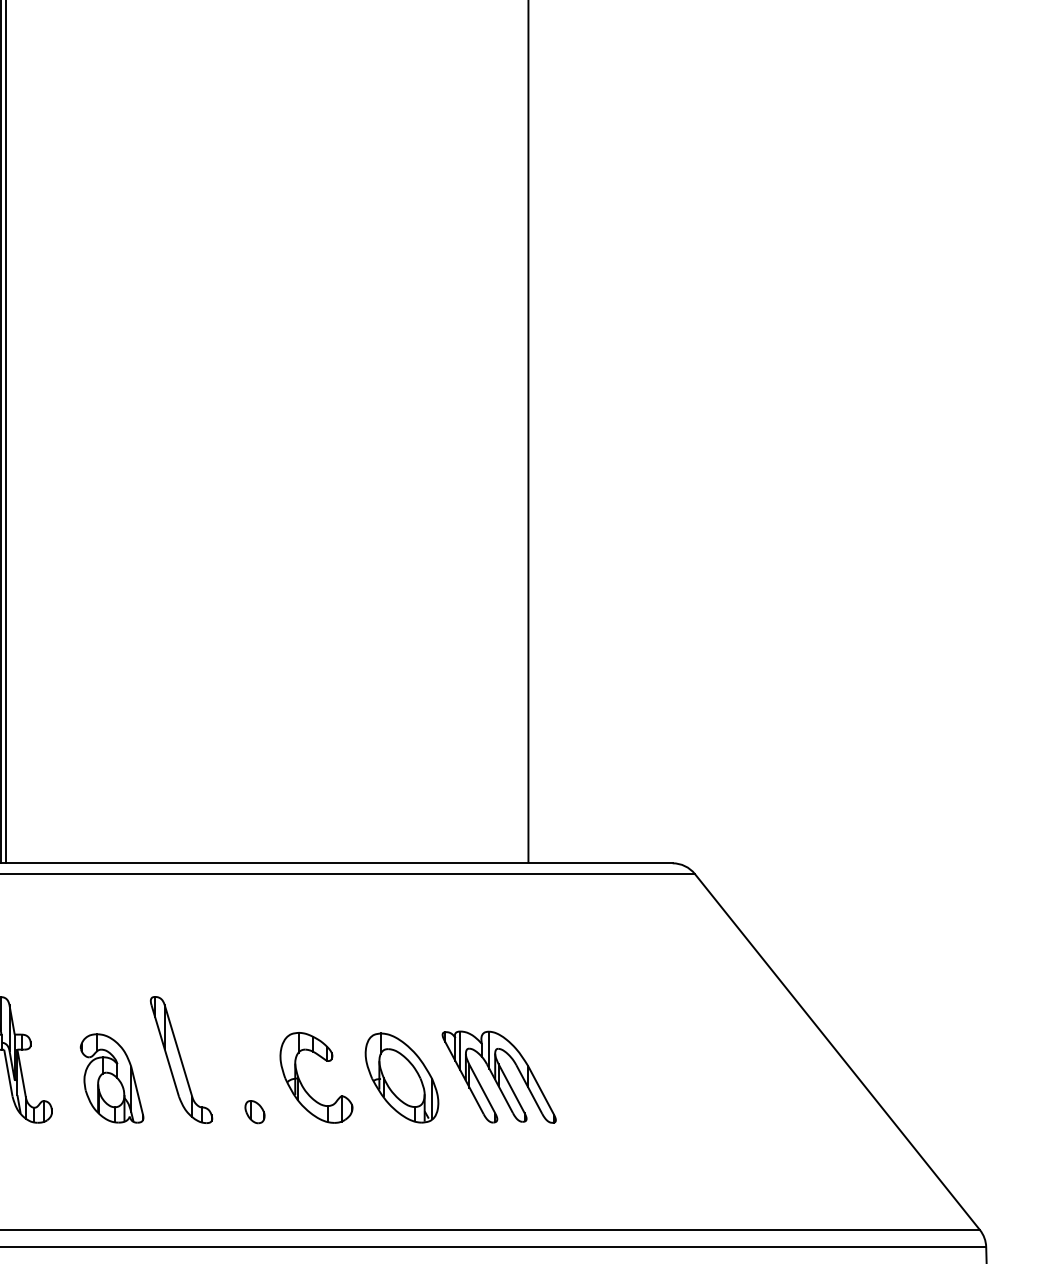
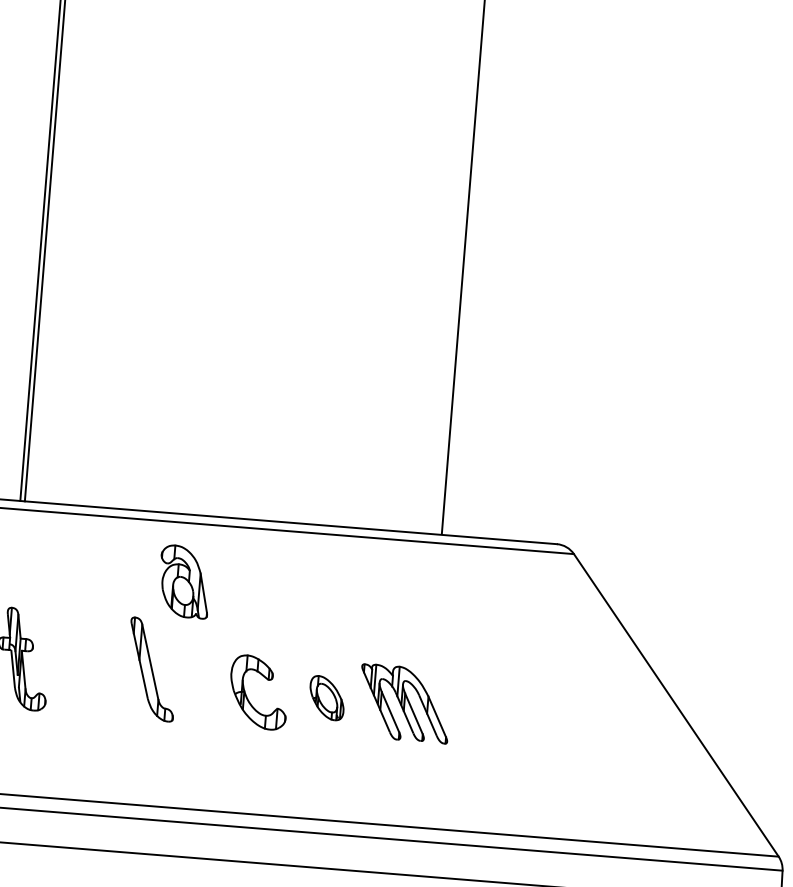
part: (401, 1077) -> (326, 697), size x0.6
part: (111, 1078) -> (184, 581), moved
part: (254, 1112) -> (207, 716), removed

